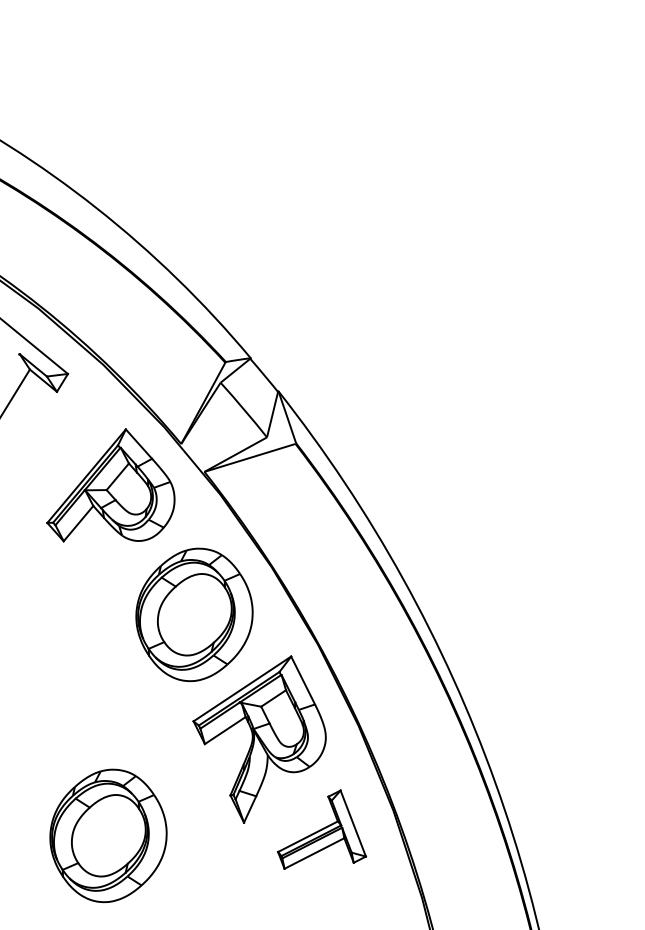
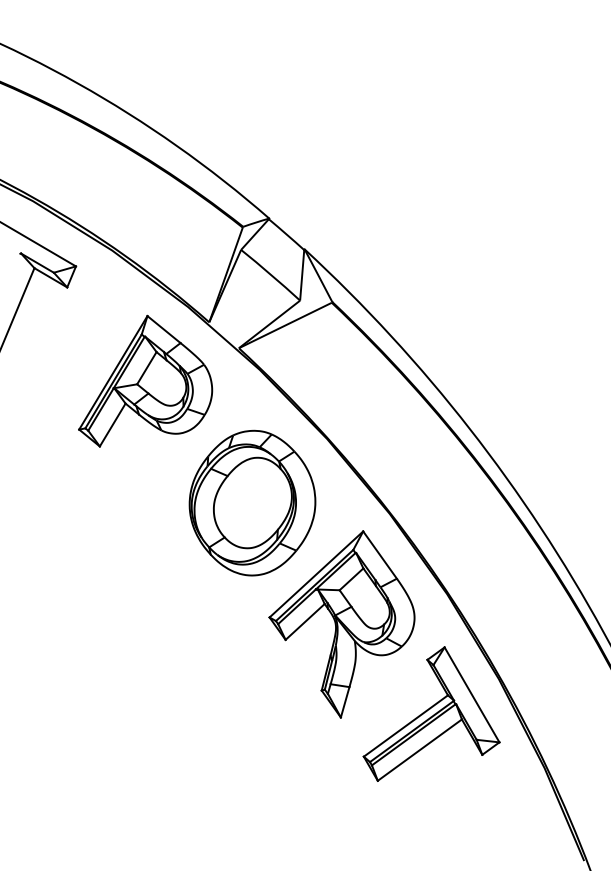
part: (321, 829) -> (425, 711), size x1.43
part: (108, 835) -> (197, 754), removed

